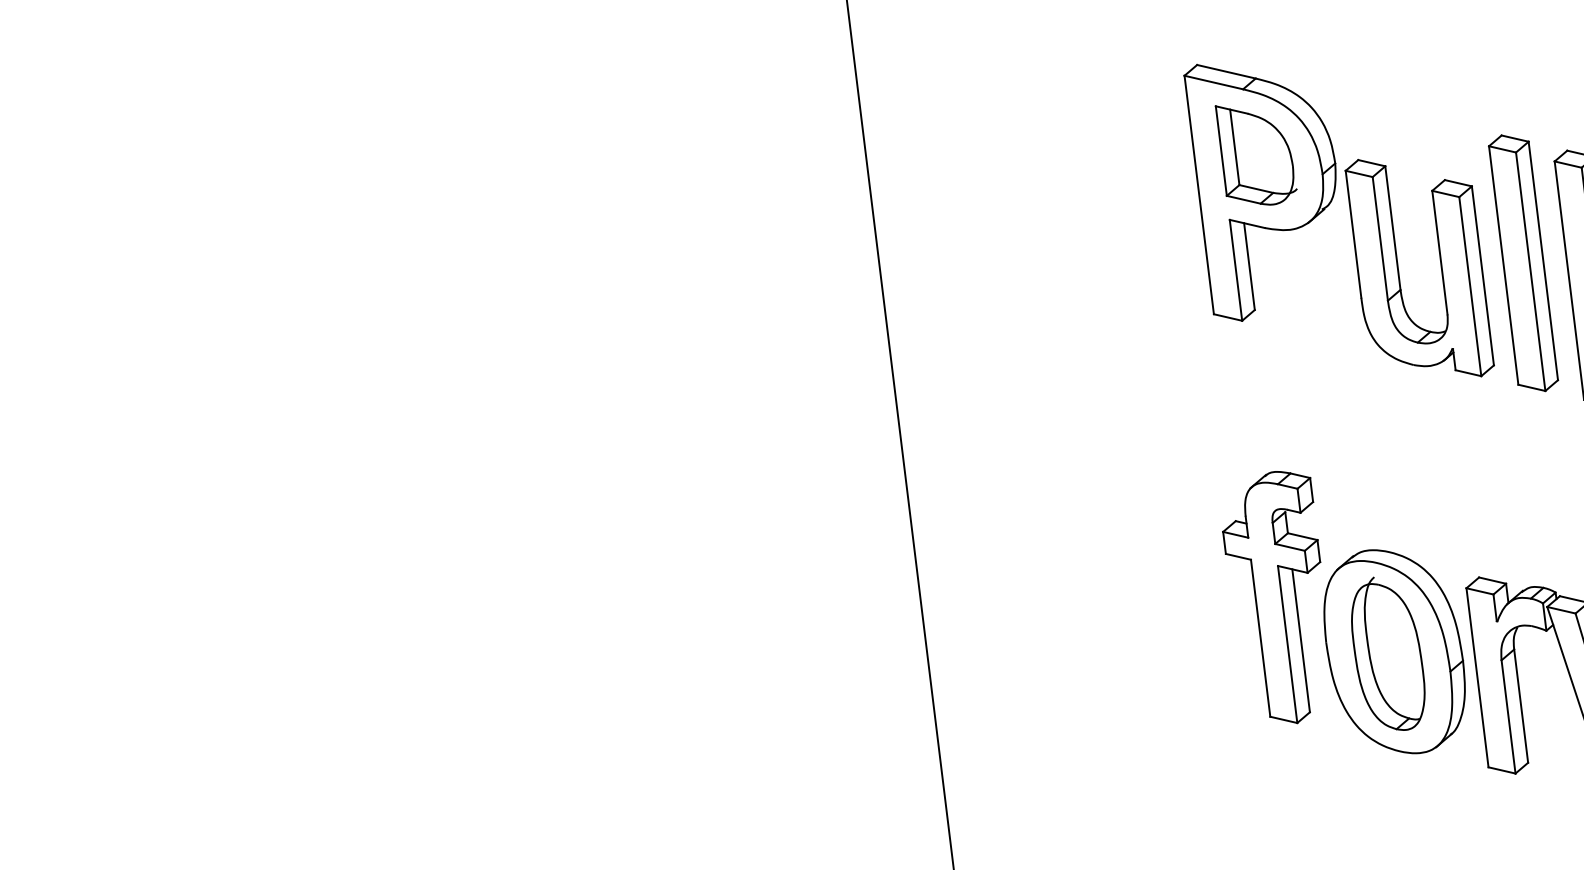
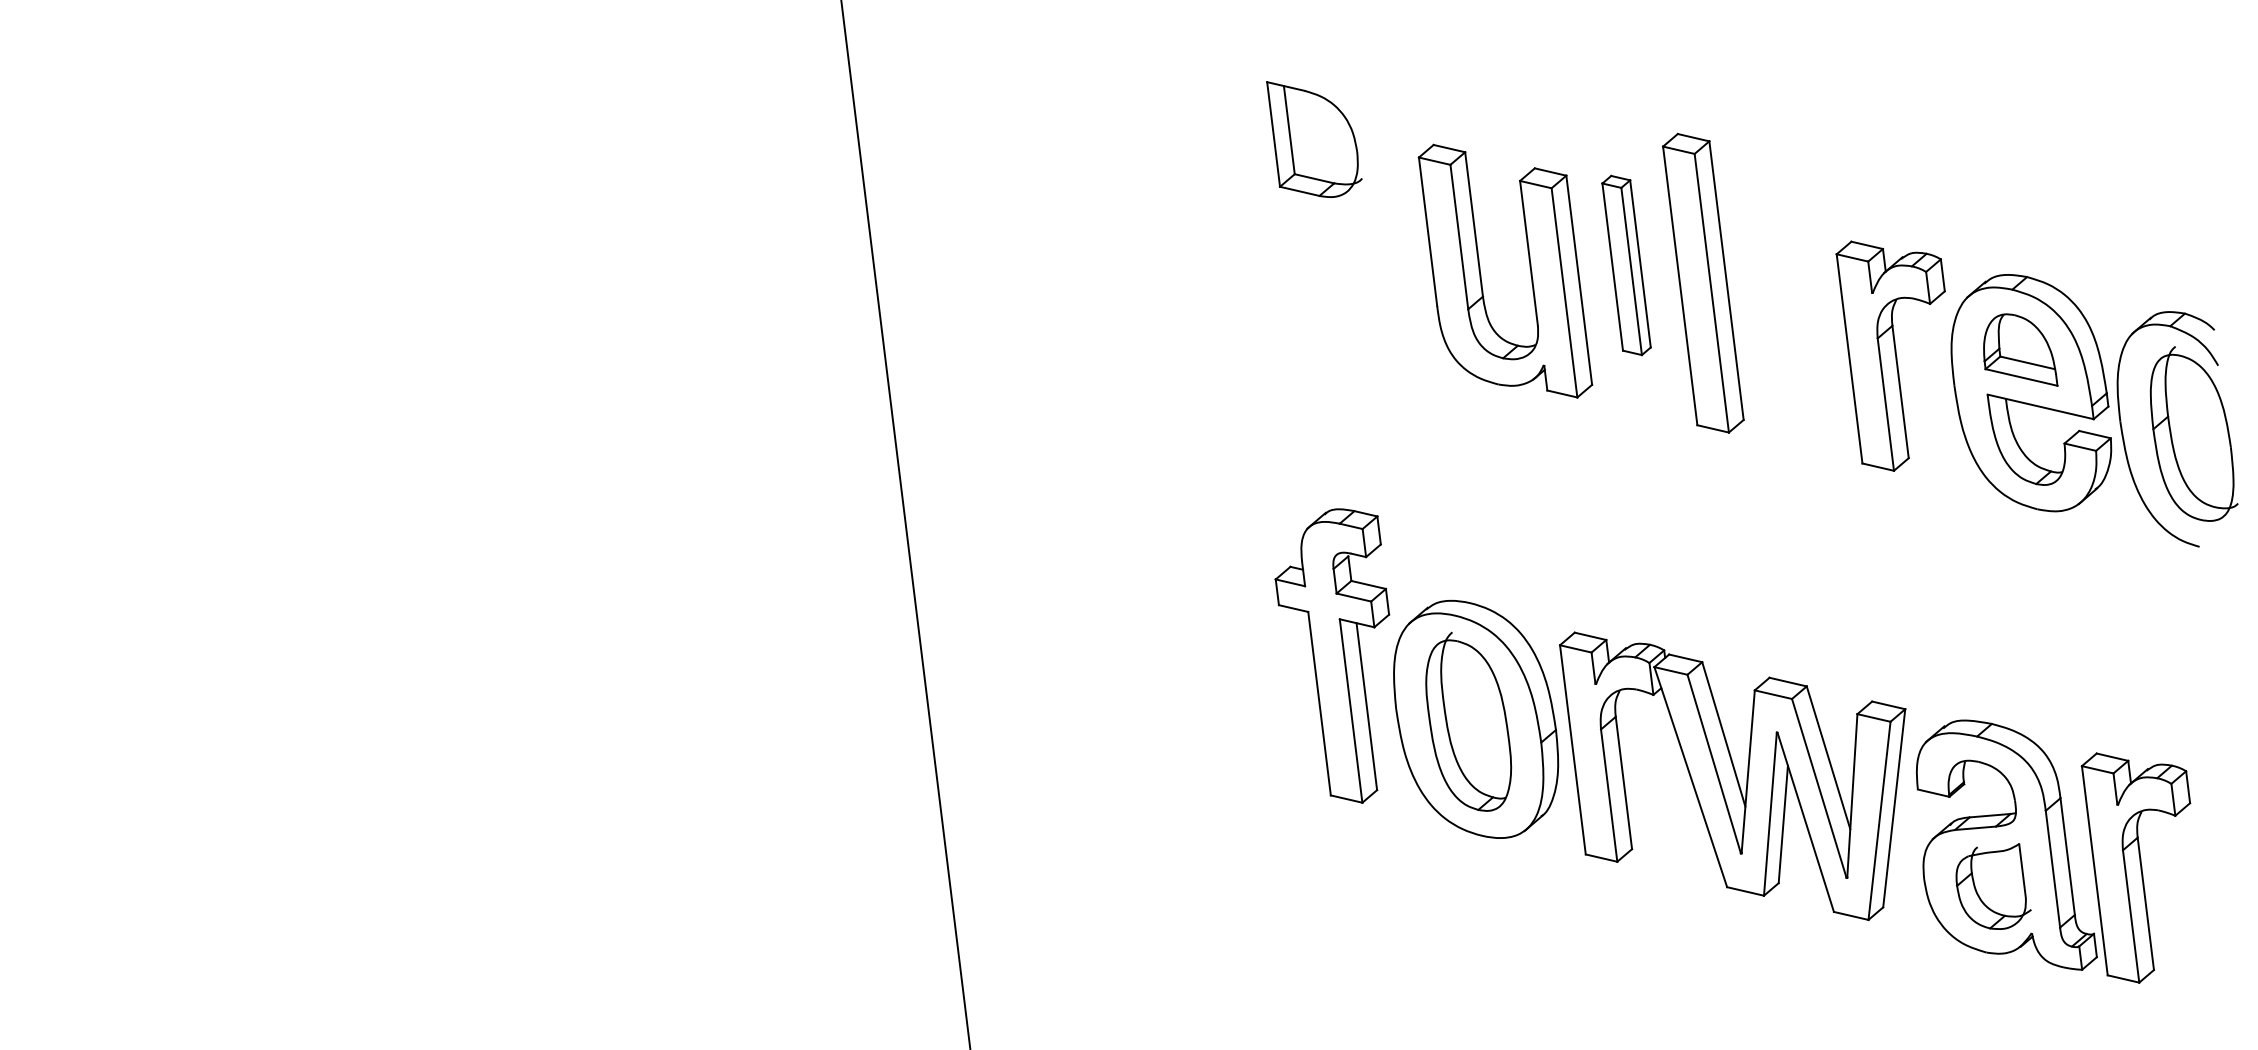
part: (1259, 192) -> (1318, 182), removed
part: (1523, 263) -> (1626, 265), size x0.6

